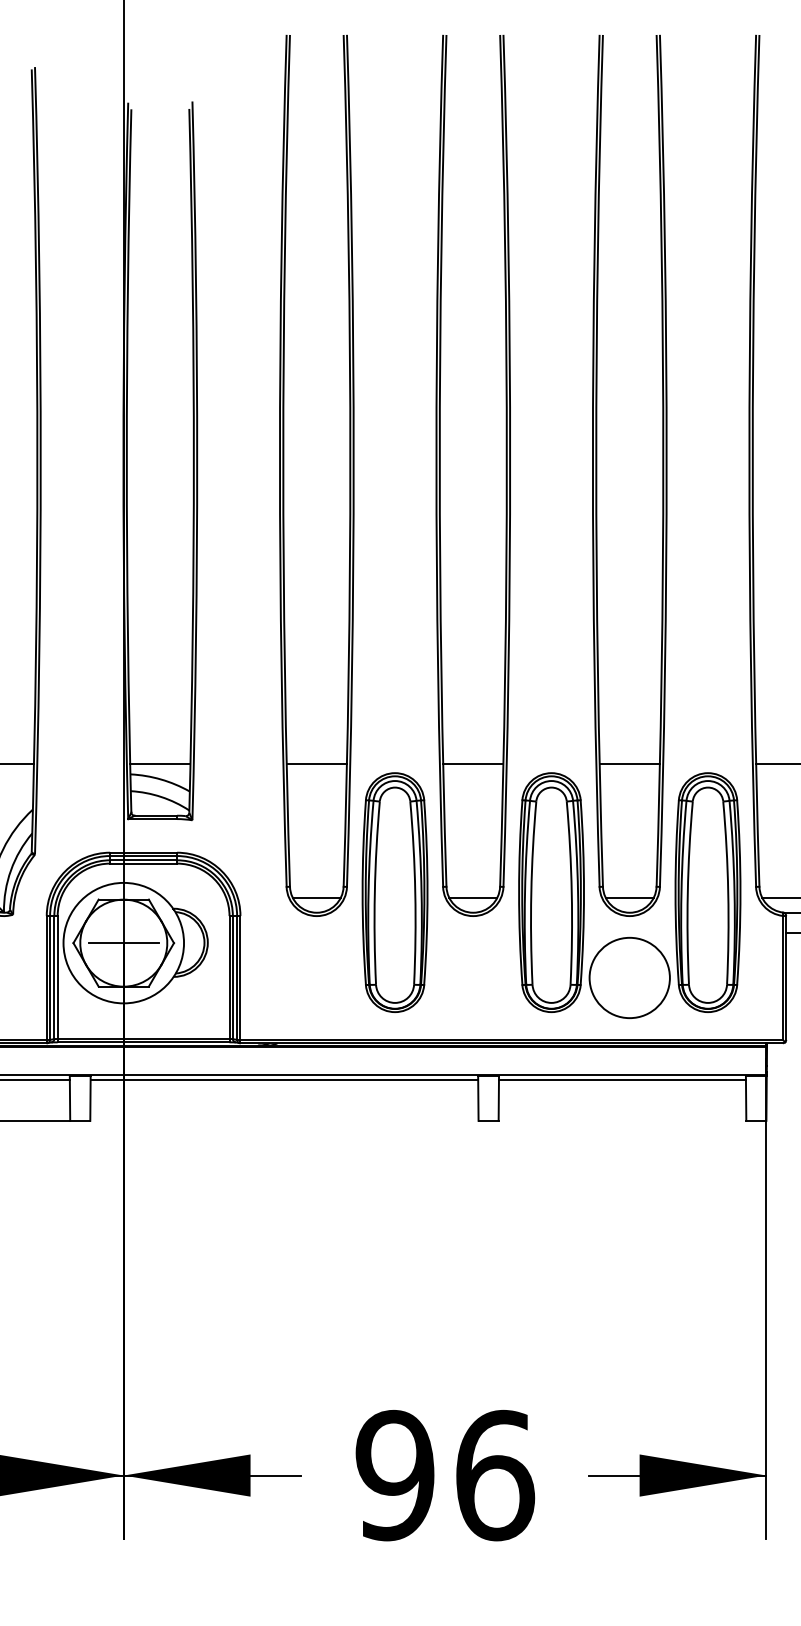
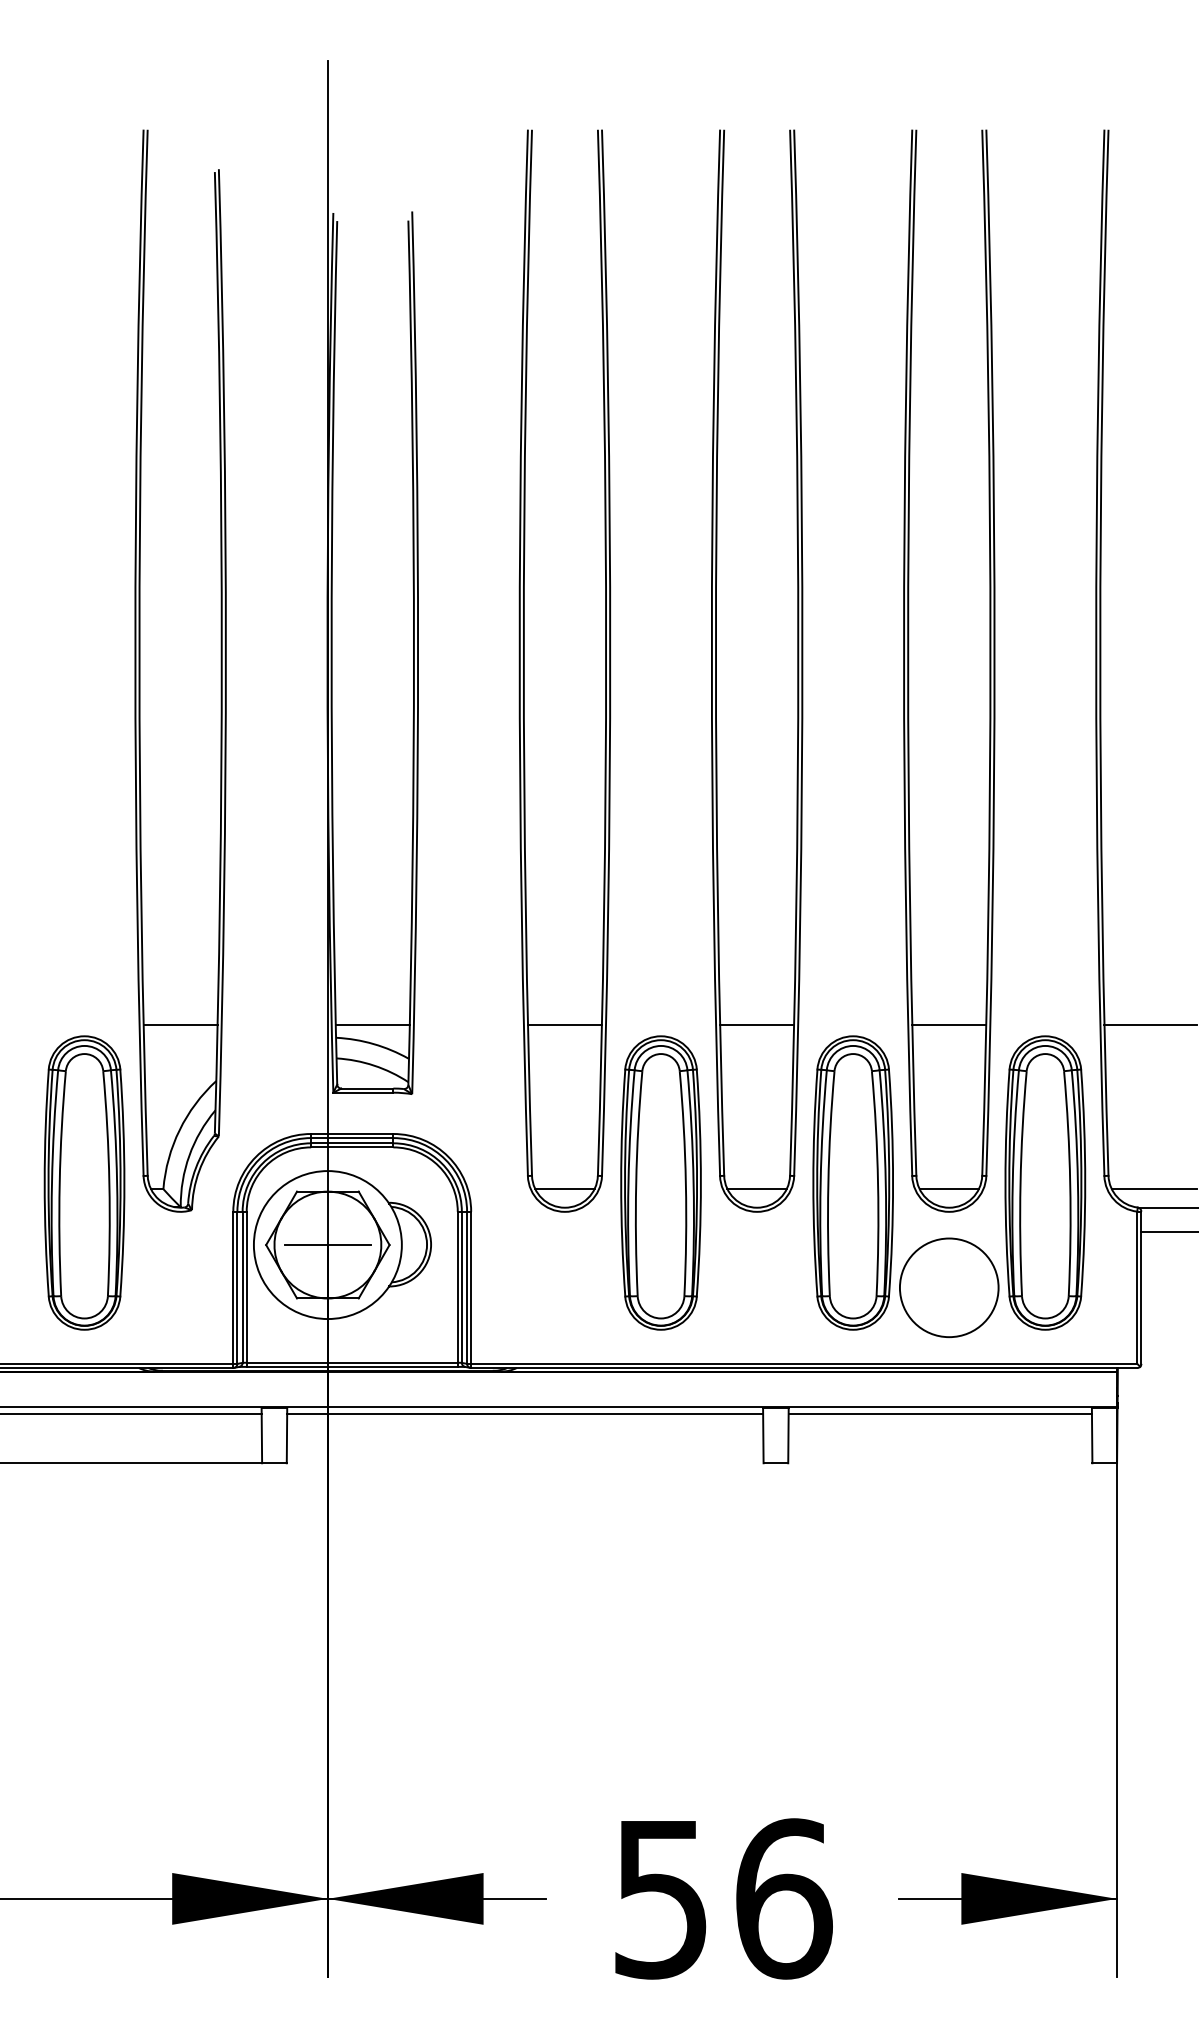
text: (394, 1475) -> (660, 1898), 96 -> 56

